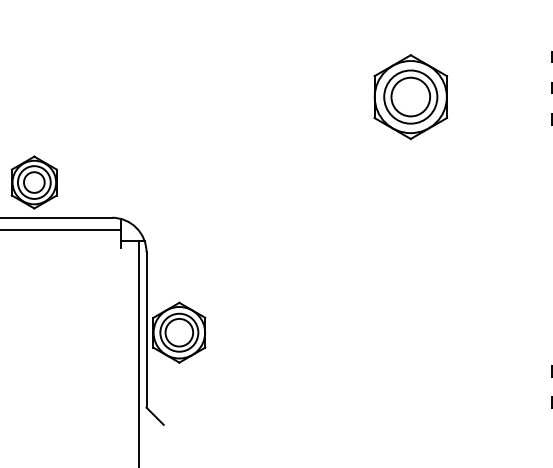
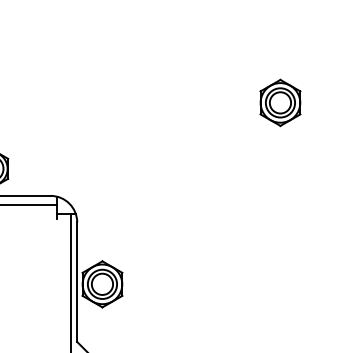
part: (410, 96) -> (280, 102), size x0.71

